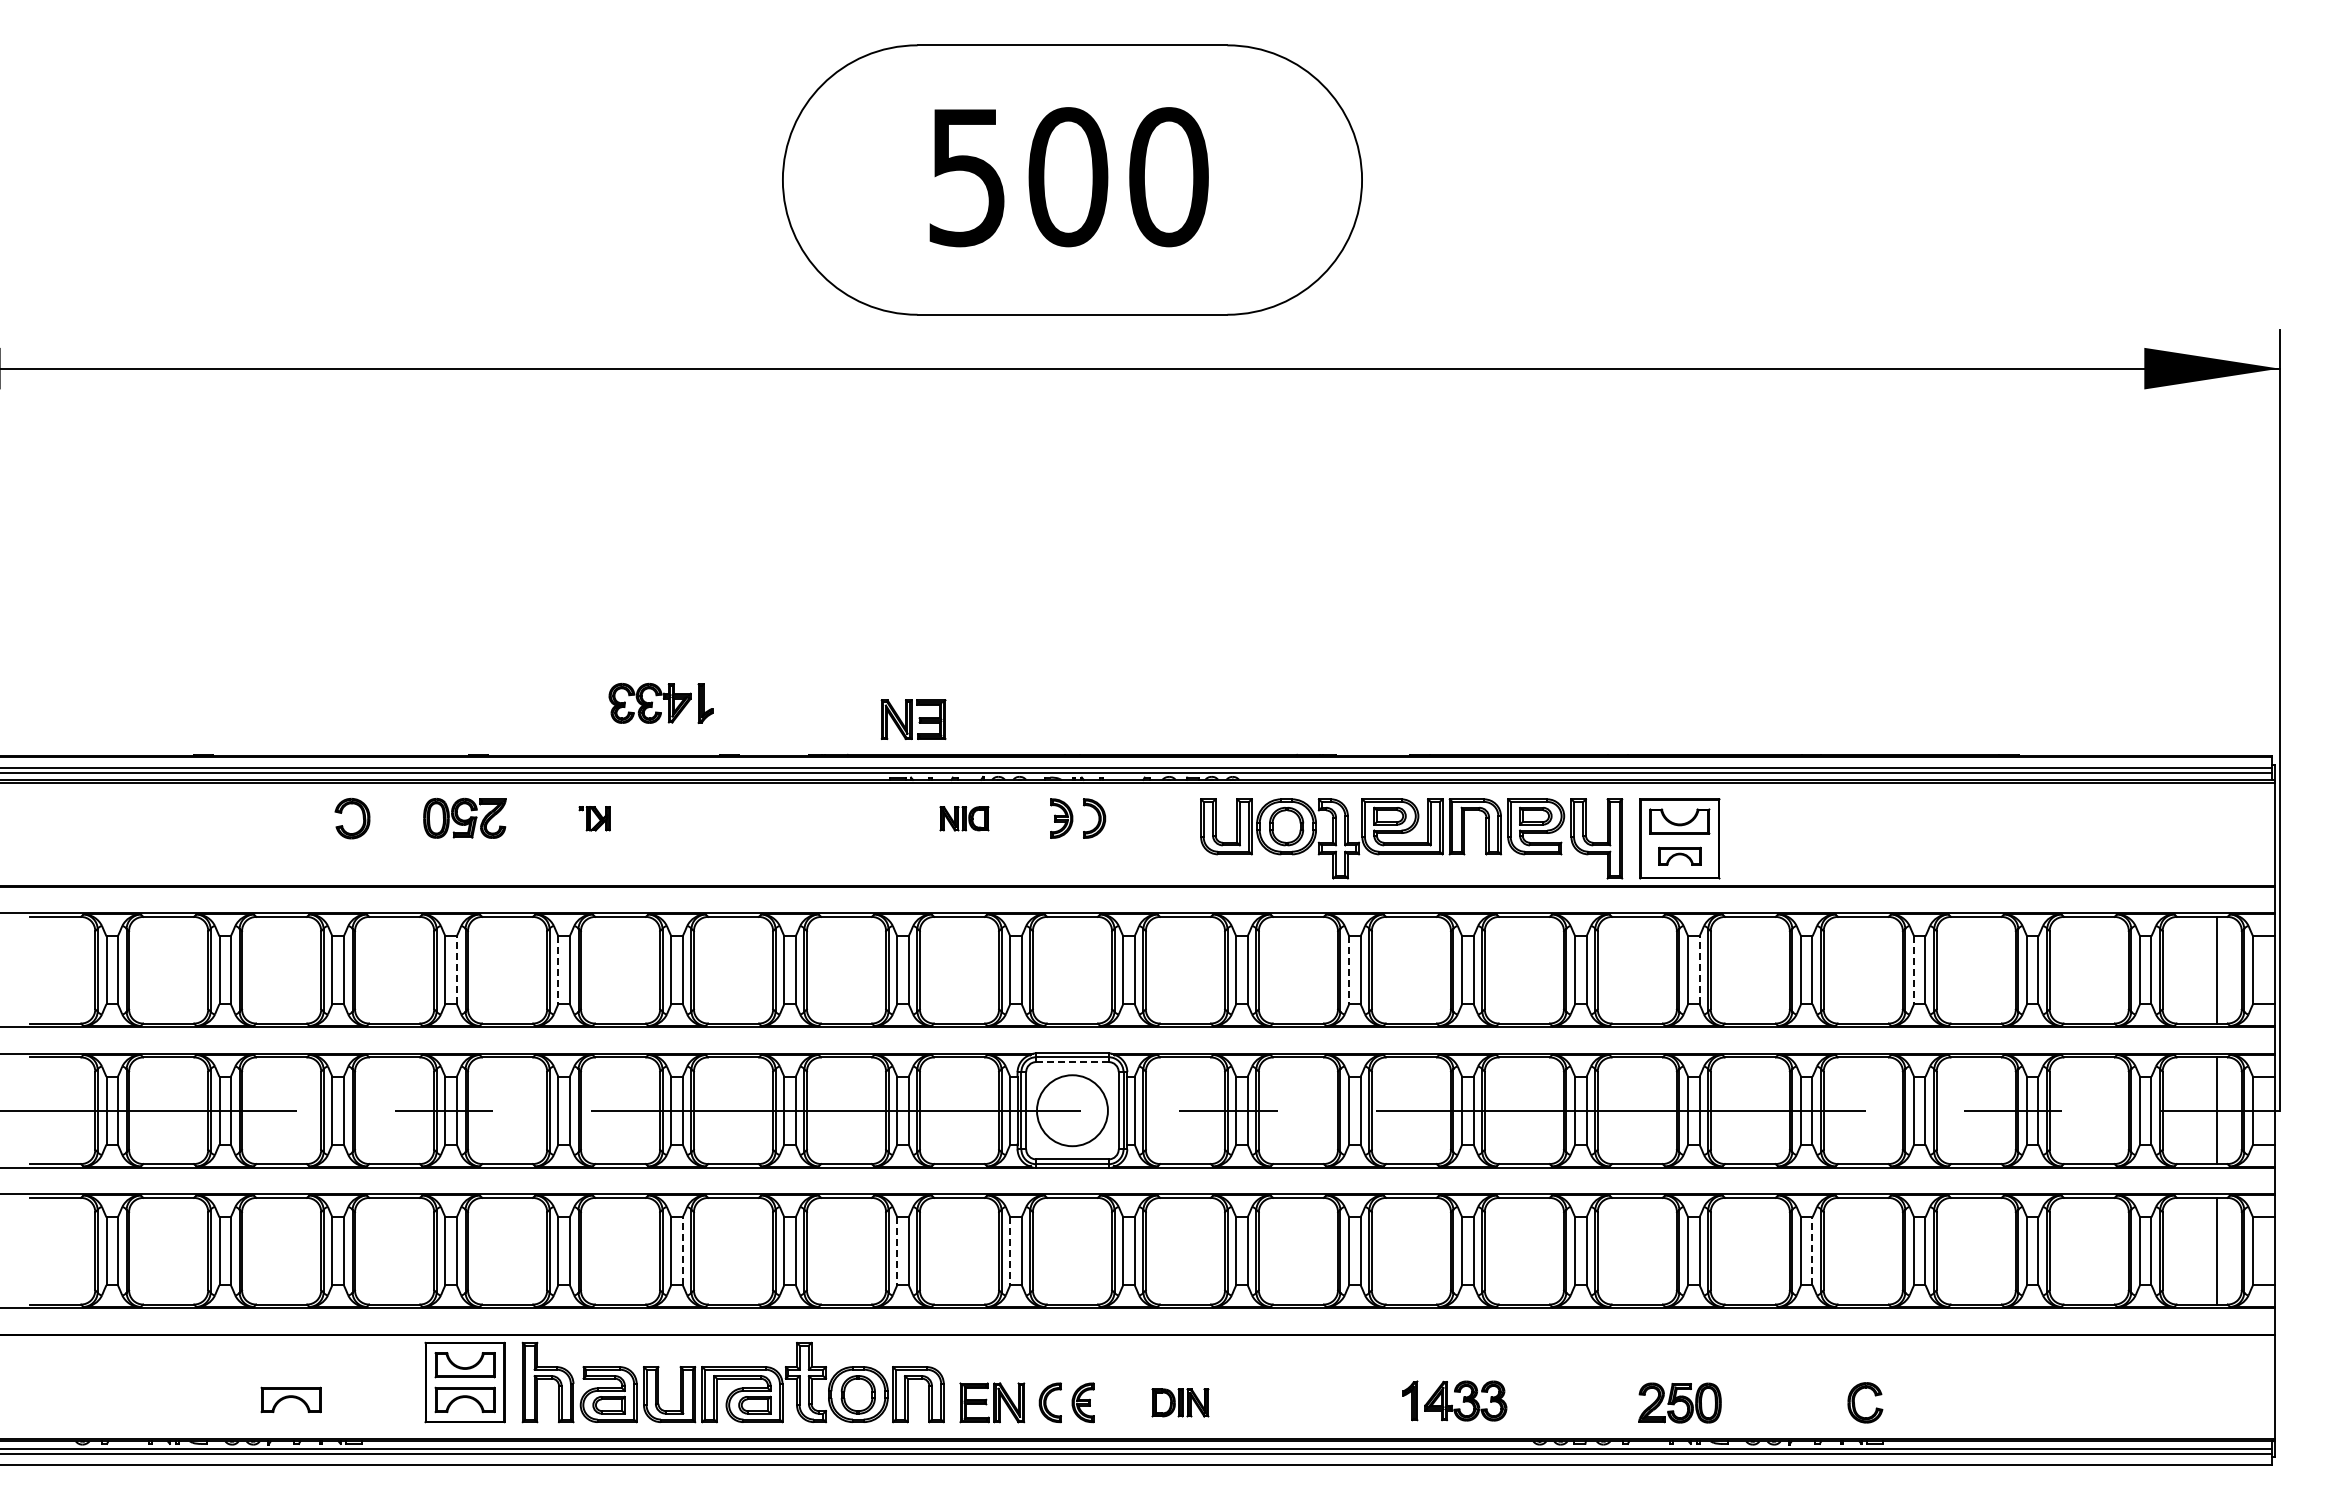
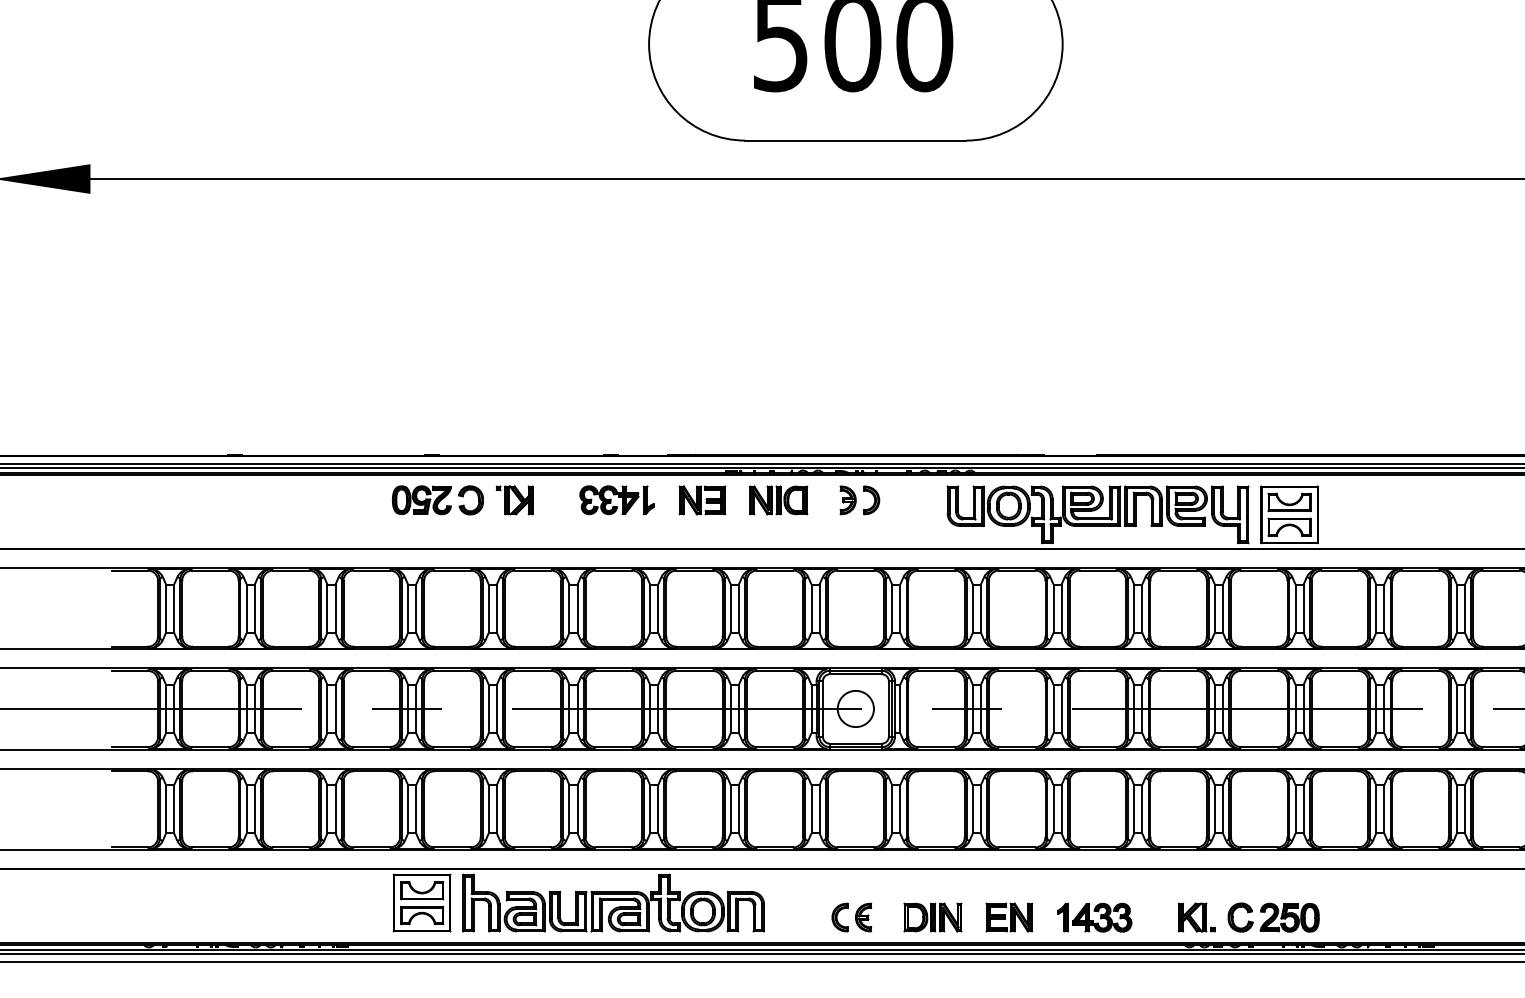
part: (660, 702) -> (616, 499), moved
part: (913, 719) -> (702, 500), moved
part: (362, 817) -> (478, 499), moved
part: (594, 818) -> (514, 500), size x1.67
part: (964, 818) -> (778, 500), size x1.67
part: (1679, 856) -> (1289, 527), size x1.43
line: (456, 970) -> (415, 608), dashed -> solid
line: (558, 970) -> (488, 608), dashed -> solid
line: (1349, 970) -> (1053, 608), dashed -> solid
line: (1699, 970) -> (1303, 608), dashed -> solid
line: (1914, 970) -> (1457, 608), dashed -> solid
line: (1072, 1062) -> (855, 674), dashed -> solid
circle: (1072, 1110) -> (855, 708), size x0.71
line: (682, 1251) -> (577, 809), dashed -> solid
line: (897, 1251) -> (730, 809), dashed -> solid
line: (1010, 1251) -> (811, 809), dashed -> solid
line: (1812, 1251) -> (1384, 809), dashed -> solid
part: (290, 1399) -> (297, 915), removed
part: (1454, 1400) -> (1094, 917), moved
part: (992, 1402) -> (1009, 917), moved
part: (1180, 1402) -> (933, 917), size x1.43
part: (1550, 1402) -> (1197, 917), added
part: (1855, 1404) -> (1233, 918), moved

